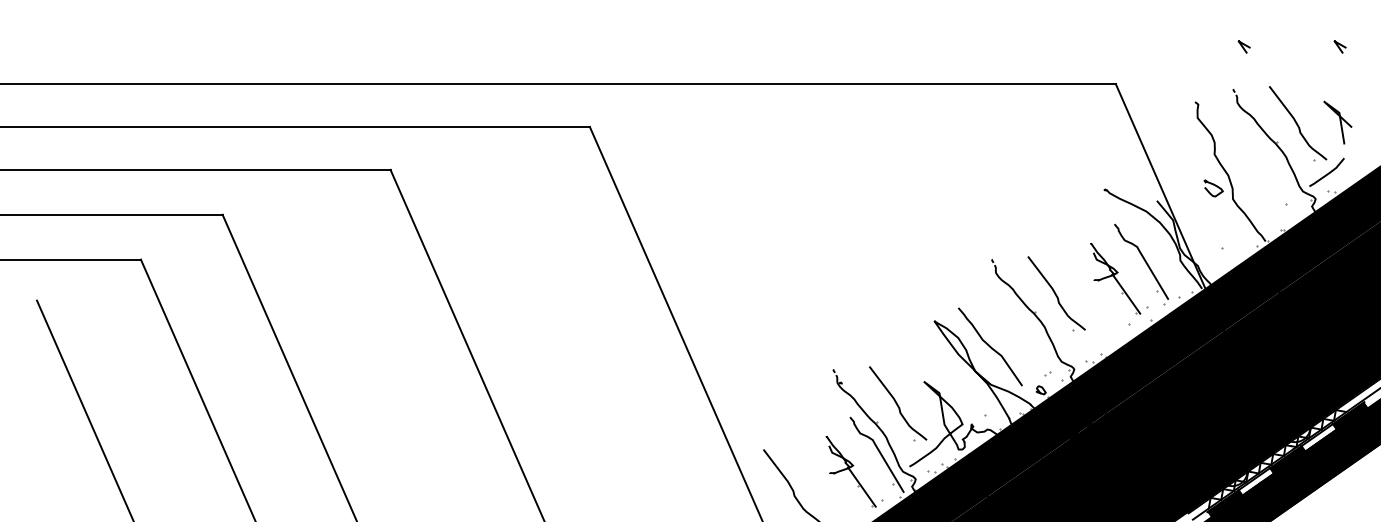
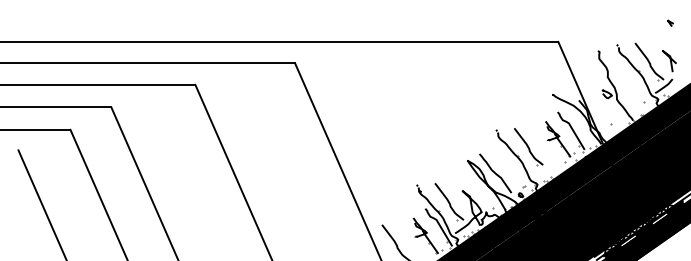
line: (1244, 45) -> (622, 22), removed

